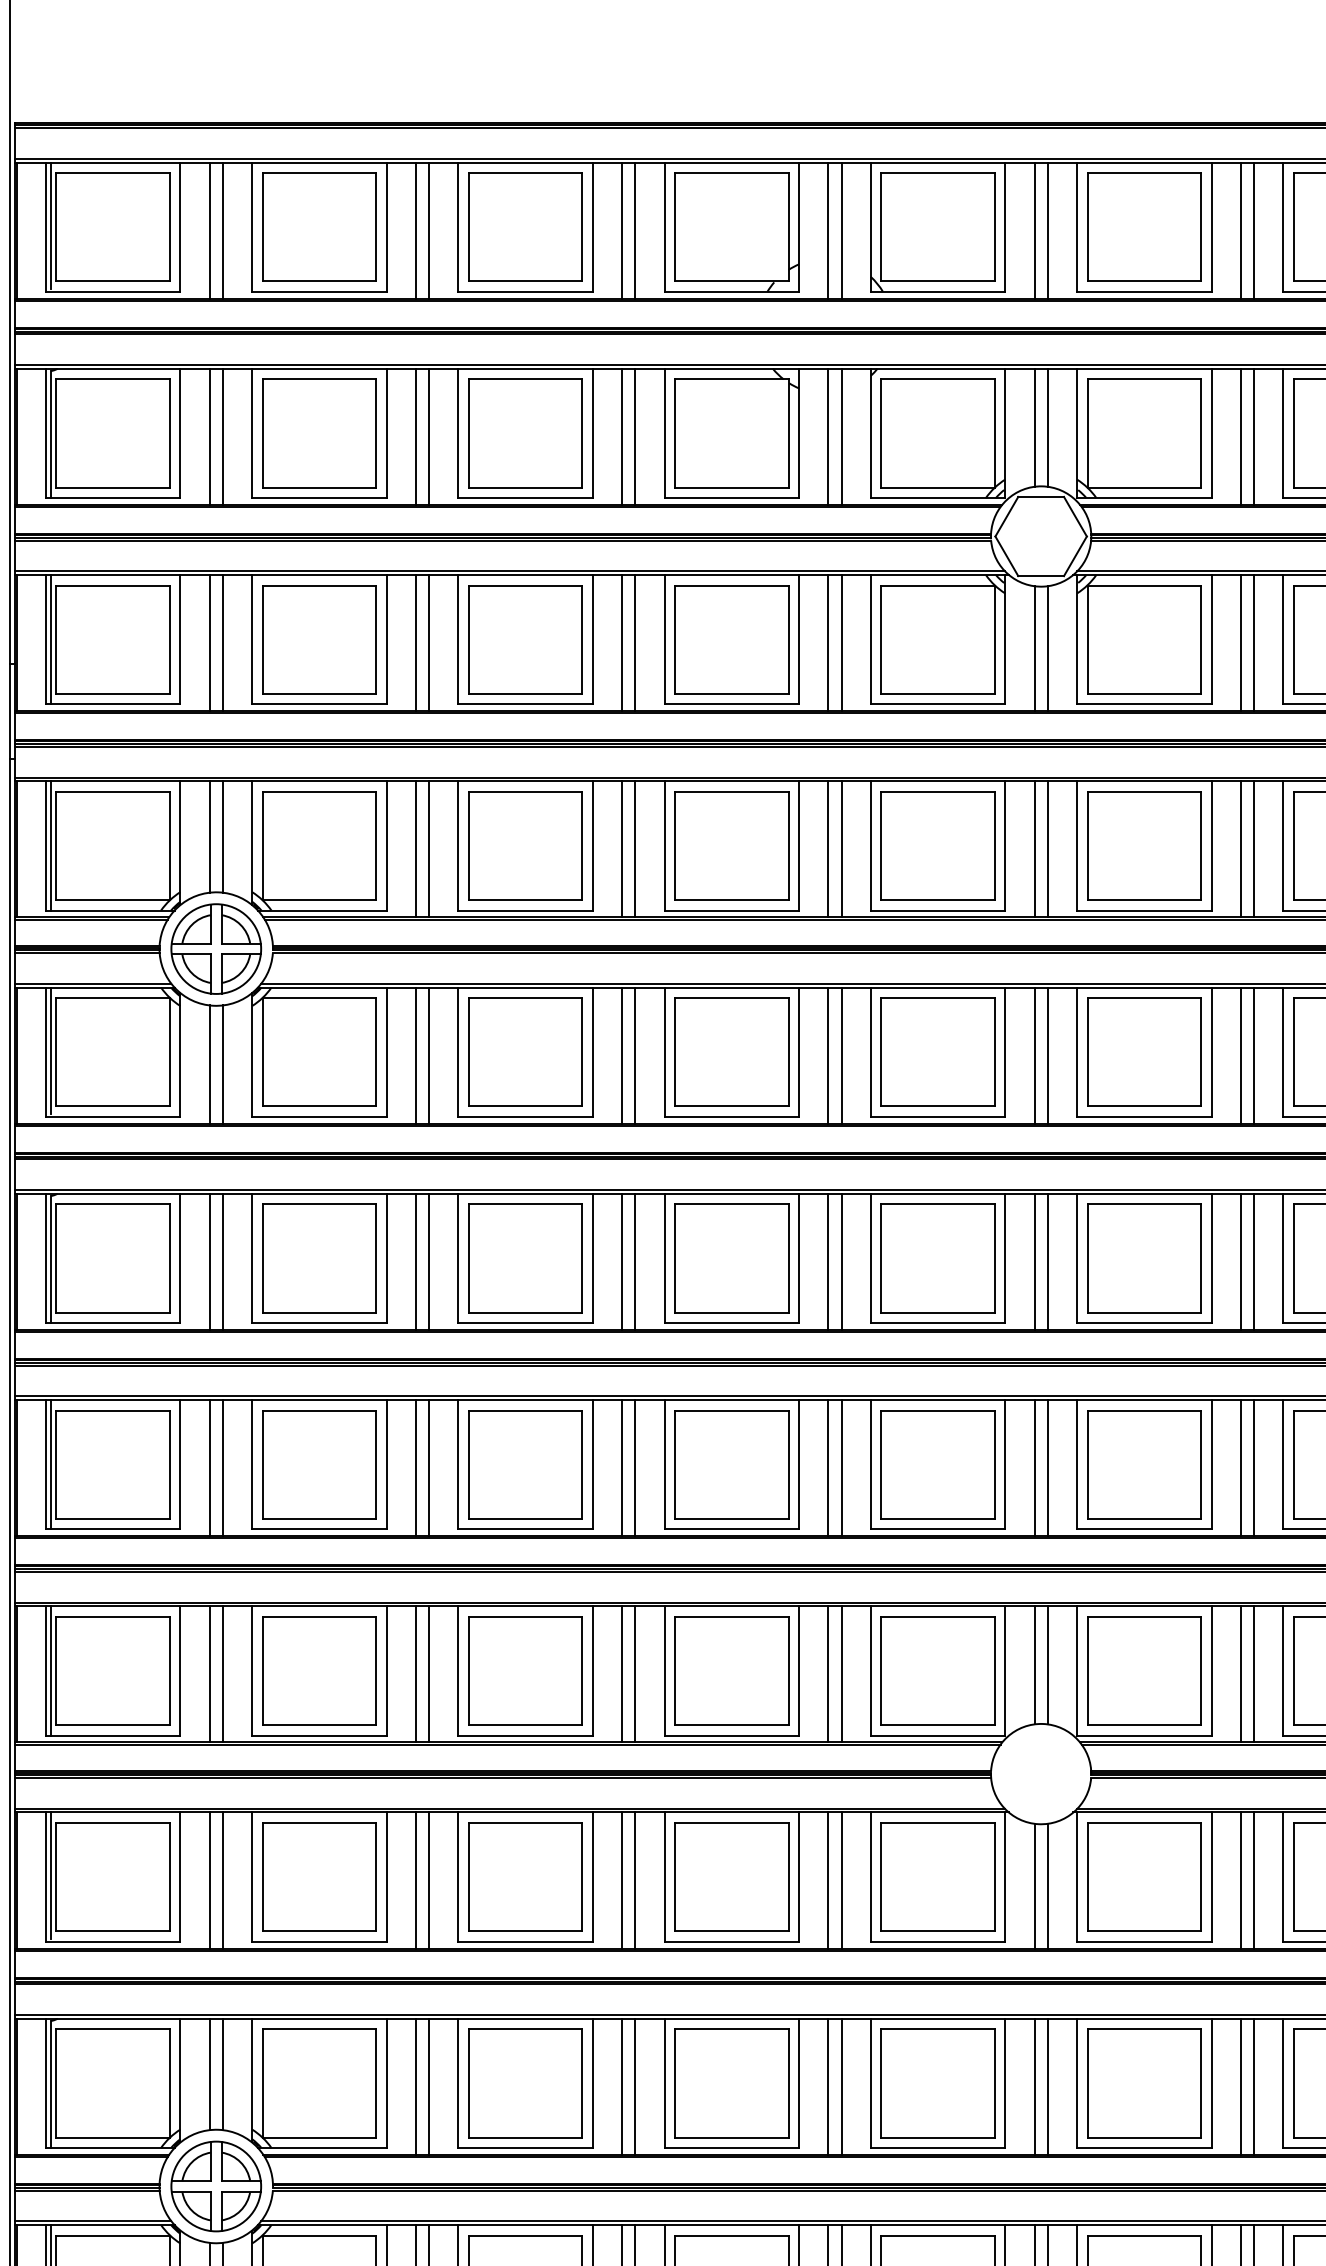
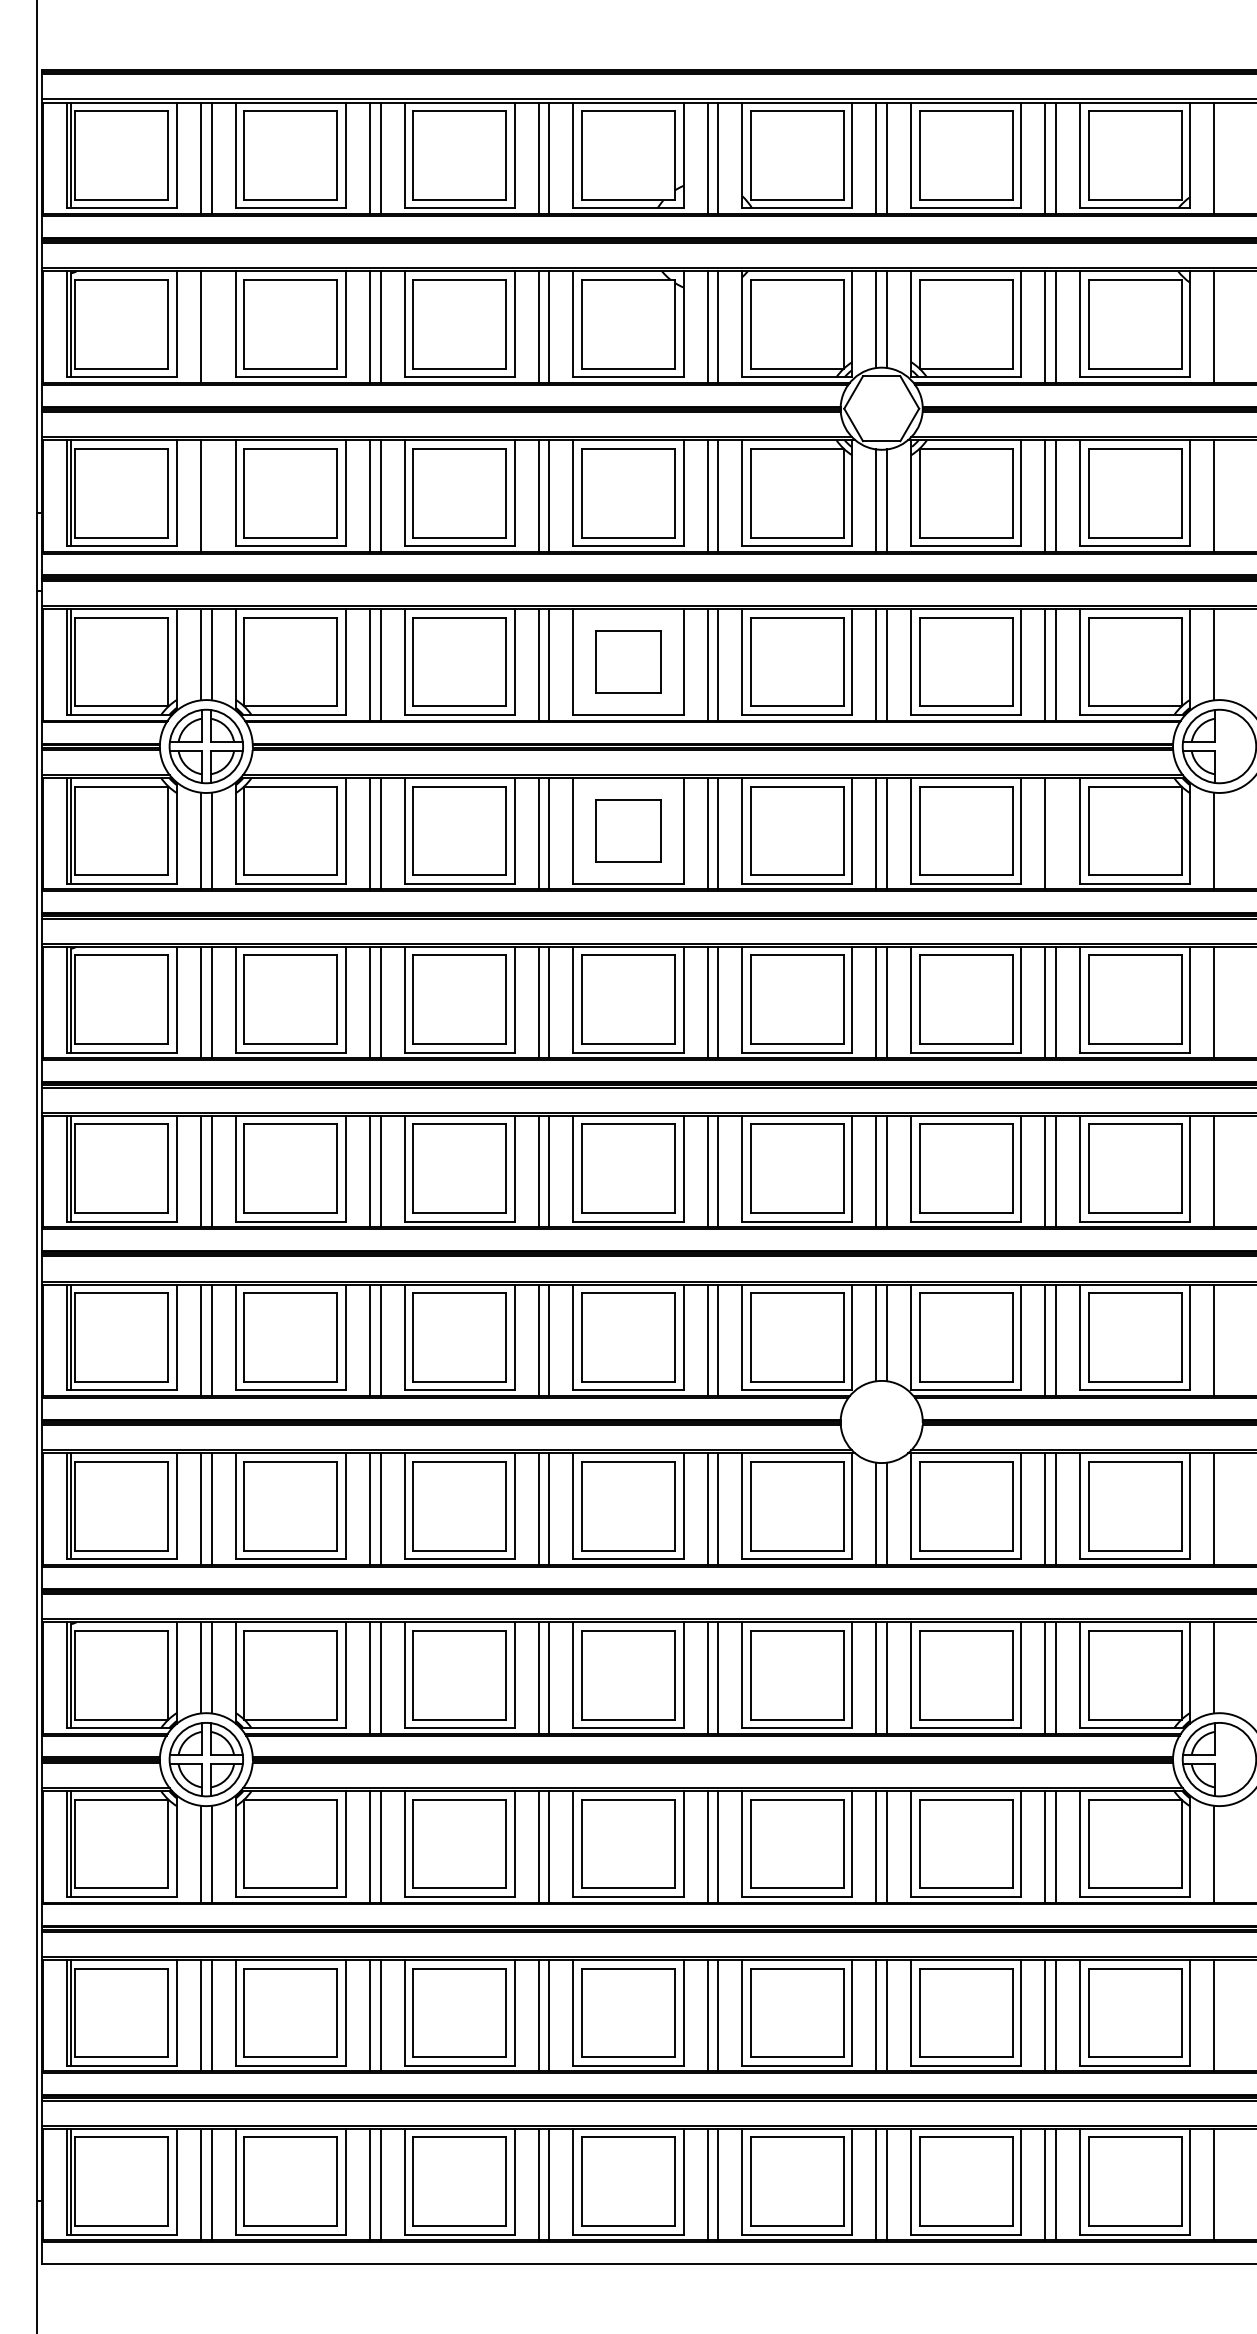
line: (222, 436) -> (211, 326), removed
line: (222, 642) -> (211, 495), removed
part: (731, 845) -> (628, 661), size x0.7
part: (731, 1051) -> (628, 830), size x0.7
line: (1254, 1055) -> (1056, 833), removed

